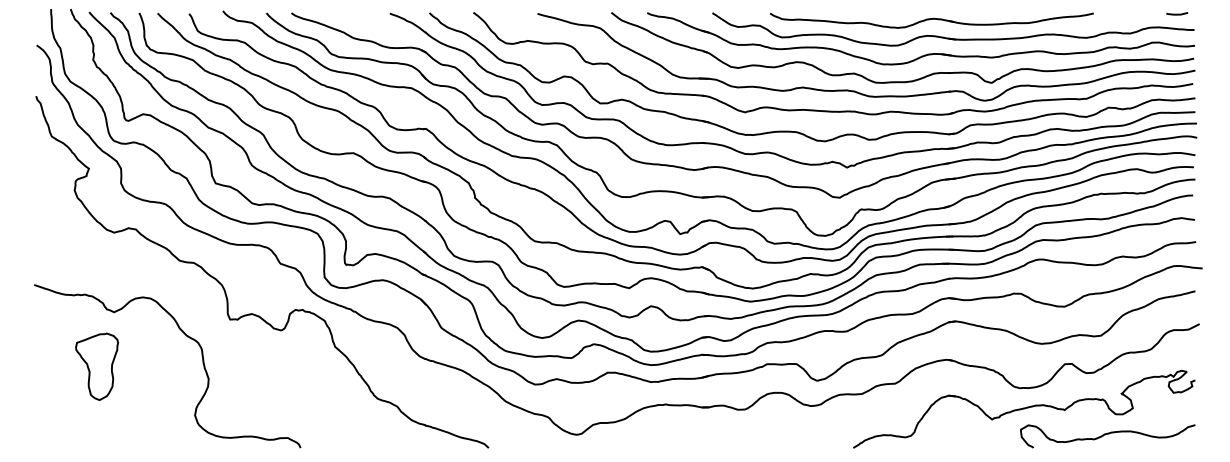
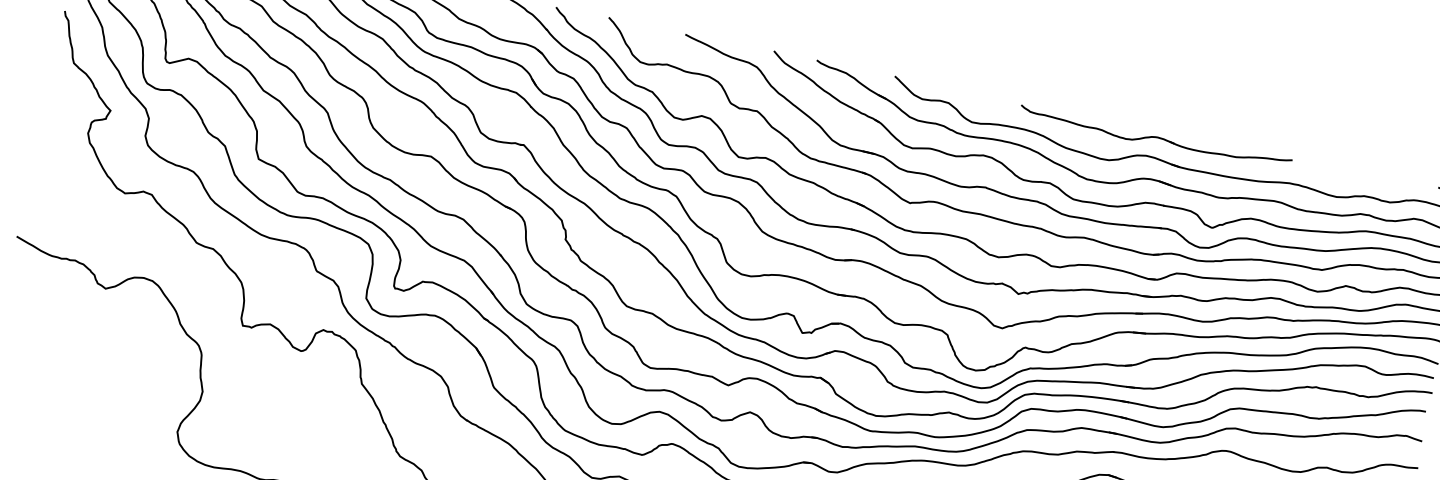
part: (931, 20) -> (1155, 138), size x0.7
part: (96, 366) -> (71, 349), removed

